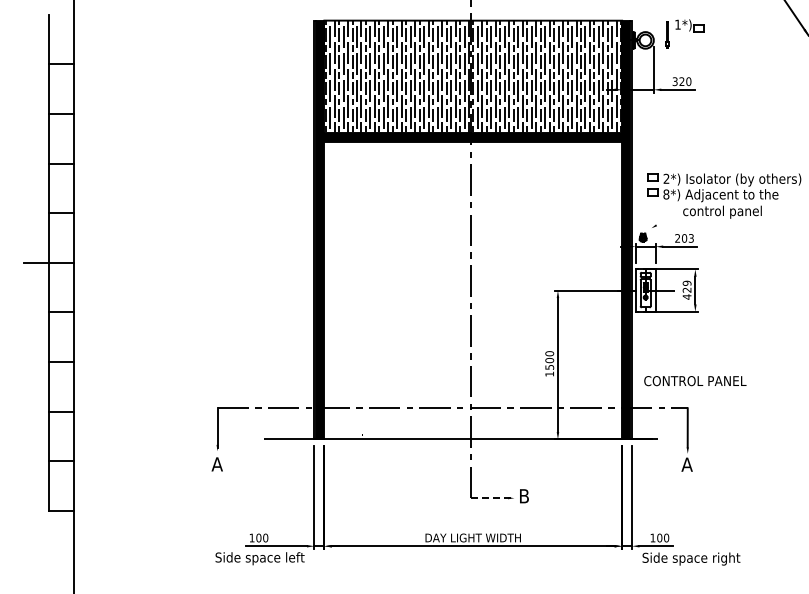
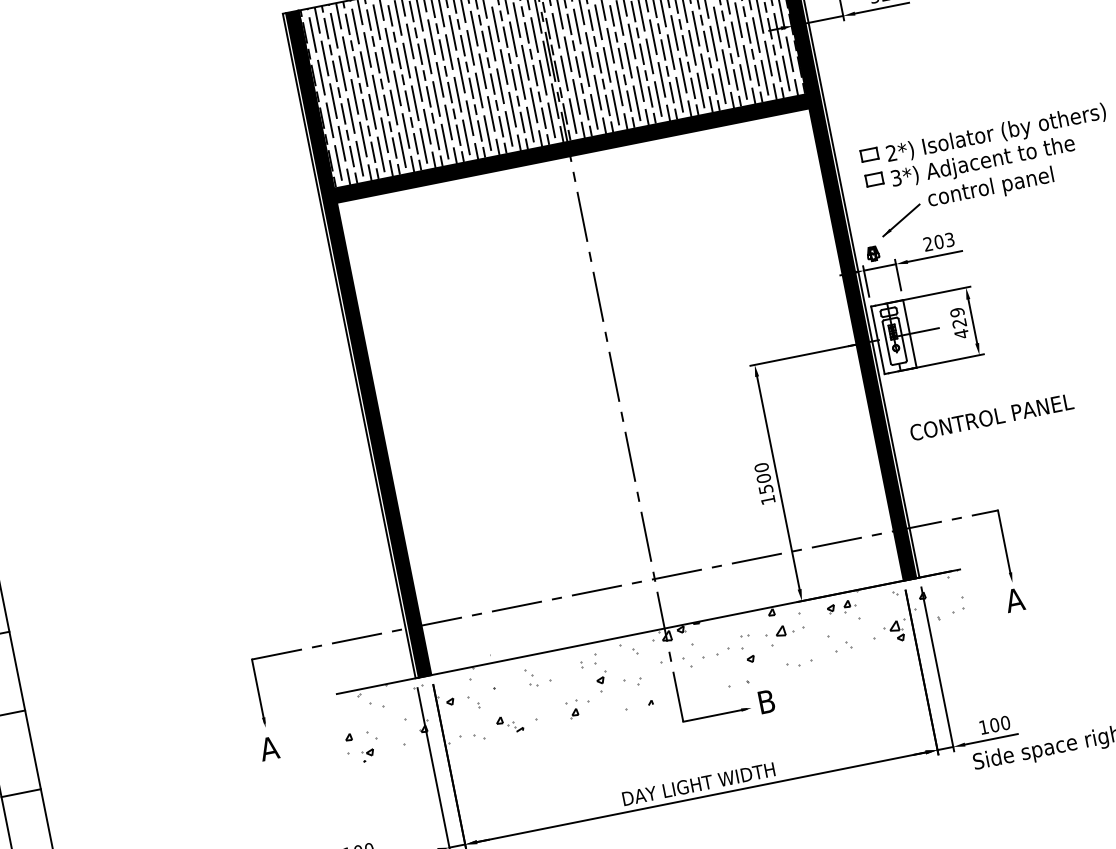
text: (666, 194) -> (896, 178), 8*) -> 3*)
line: (664, 220) -> (901, 219), added
text: (695, 381) -> (992, 417), moved
hatch: (459, 461) -> (652, 667), added
line: (491, 498) -> (715, 715), dashed -> solid

